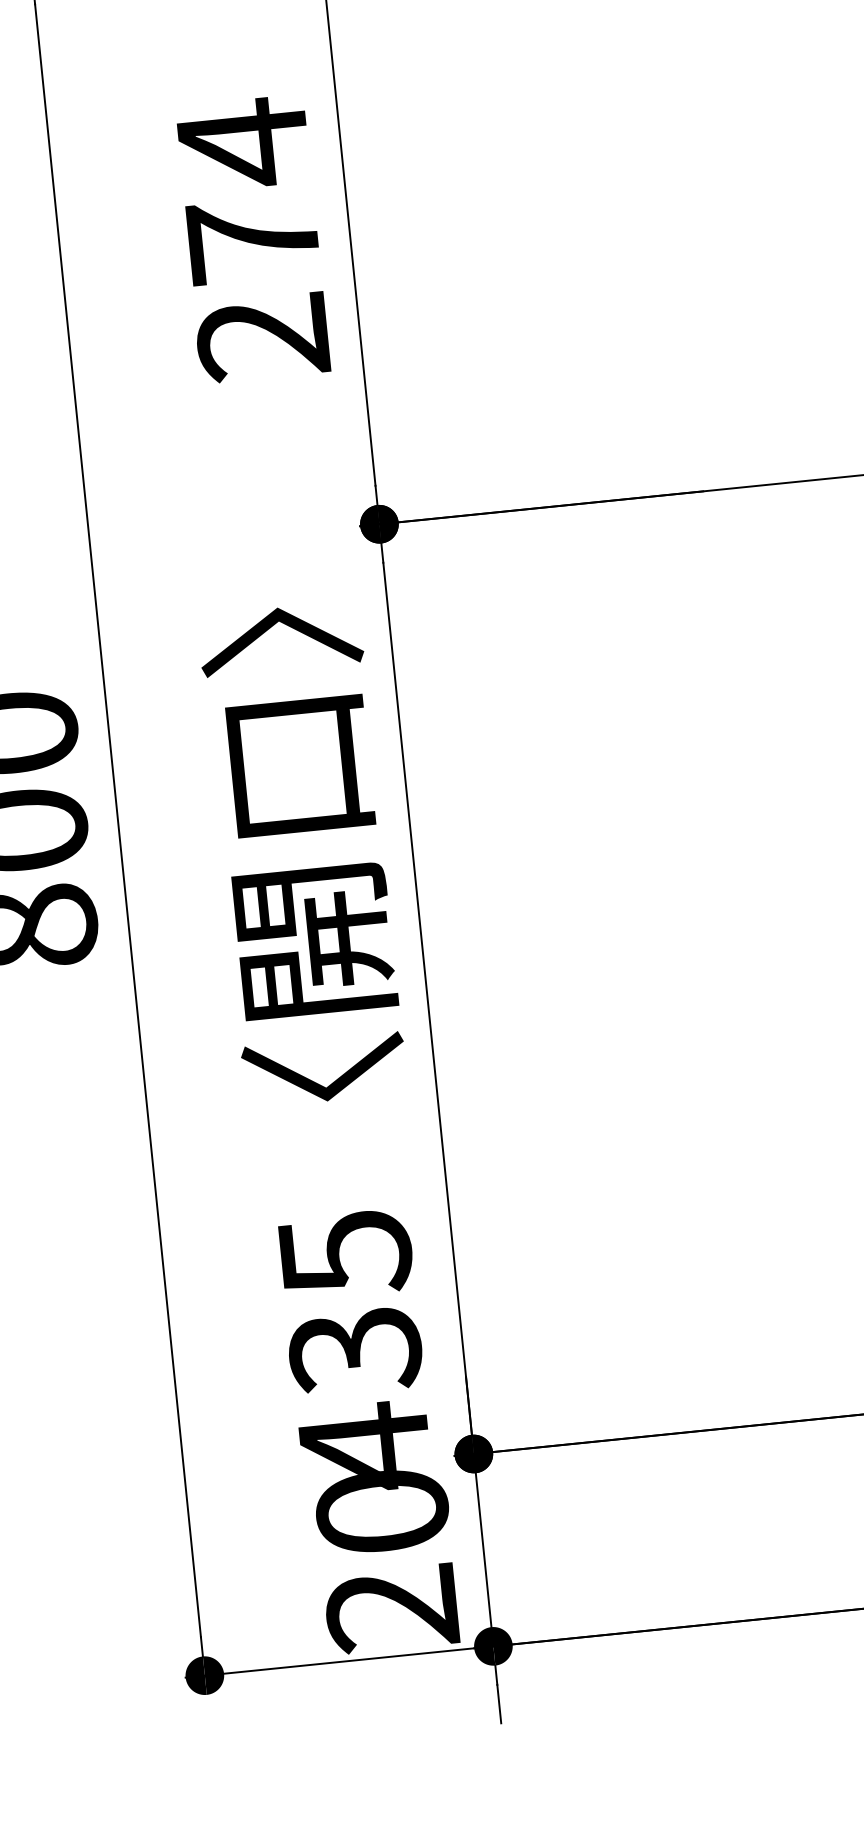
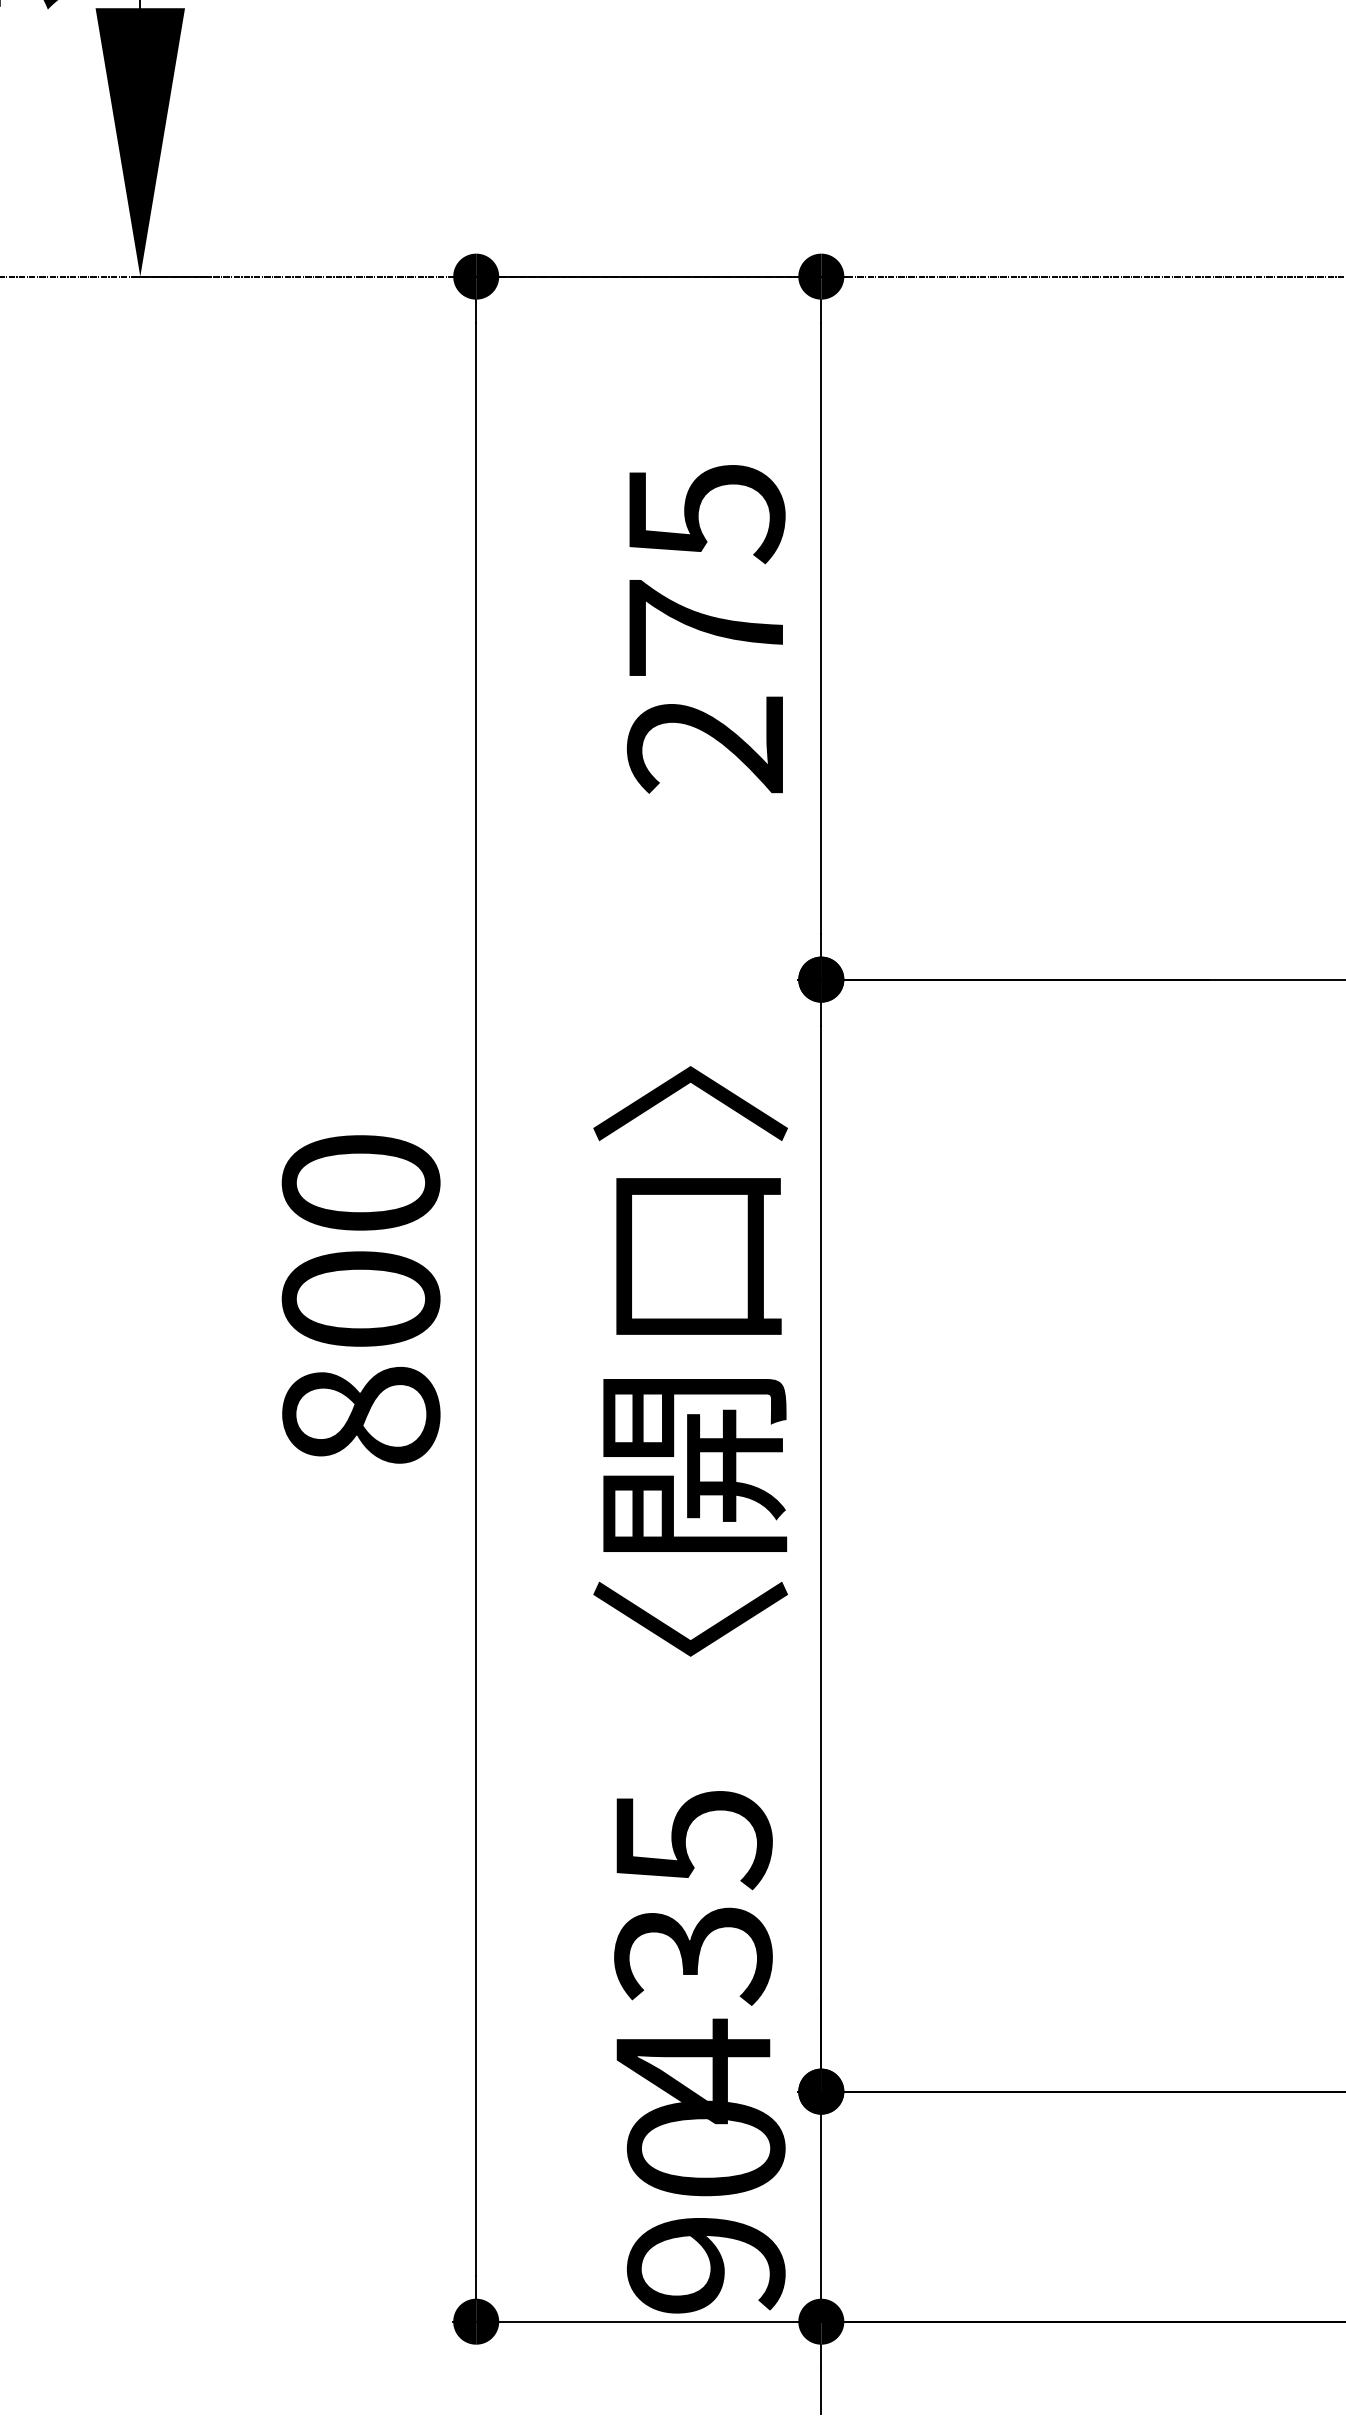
text: (244, 143) -> (707, 512), 274 -> 275
text: (392, 1609) -> (706, 2265), 20 -> 90

